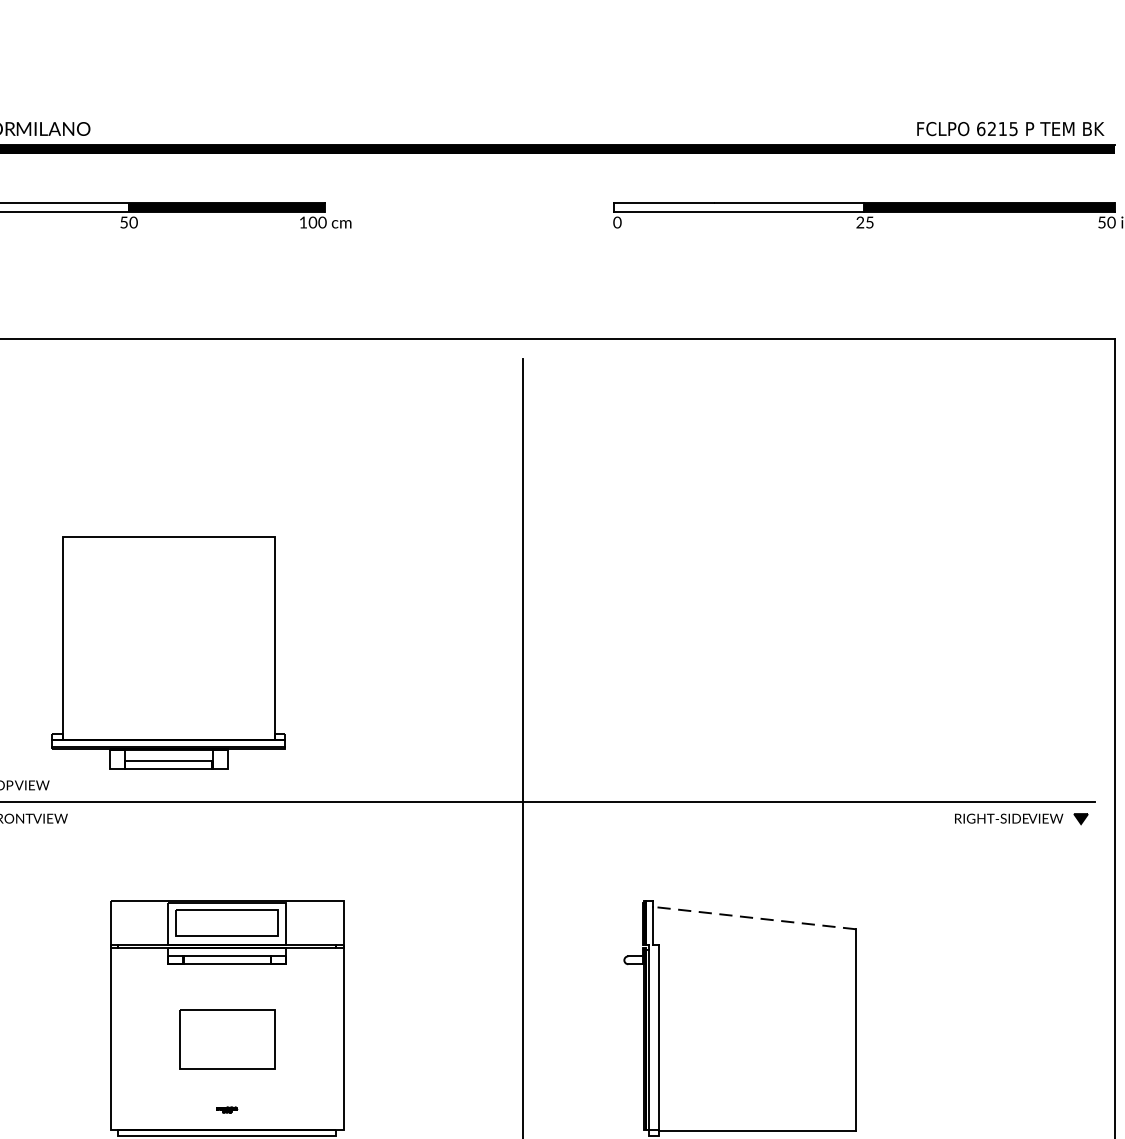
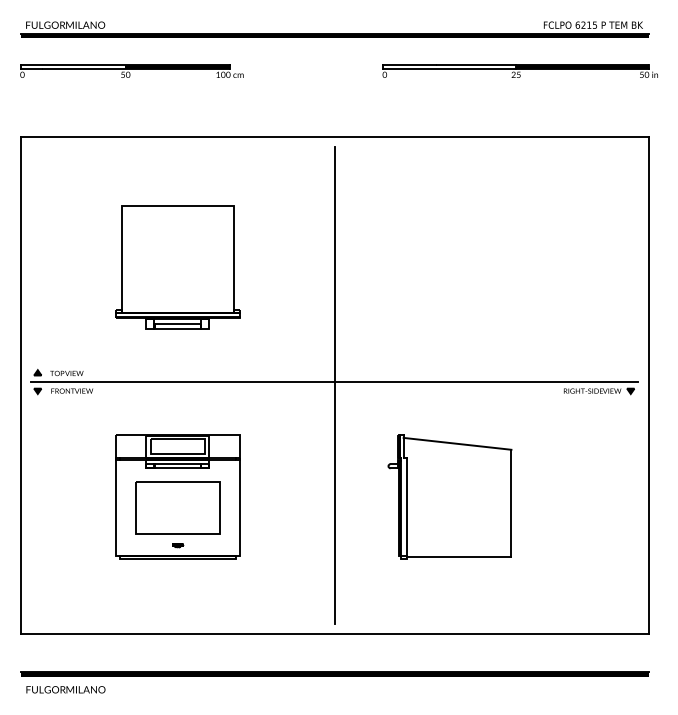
part: (168, 653) -> (177, 267), moved
line: (754, 917) -> (457, 443), dashed -> solid
part: (226, 1038) -> (177, 507), size x1.67

